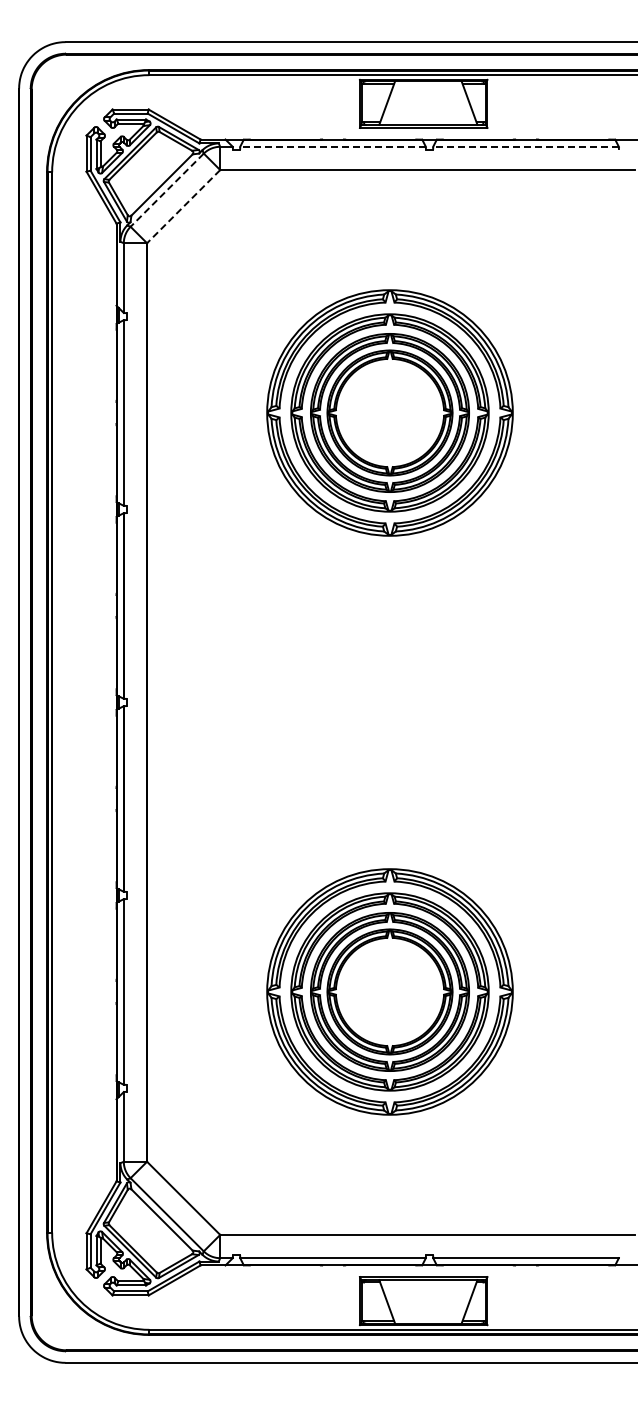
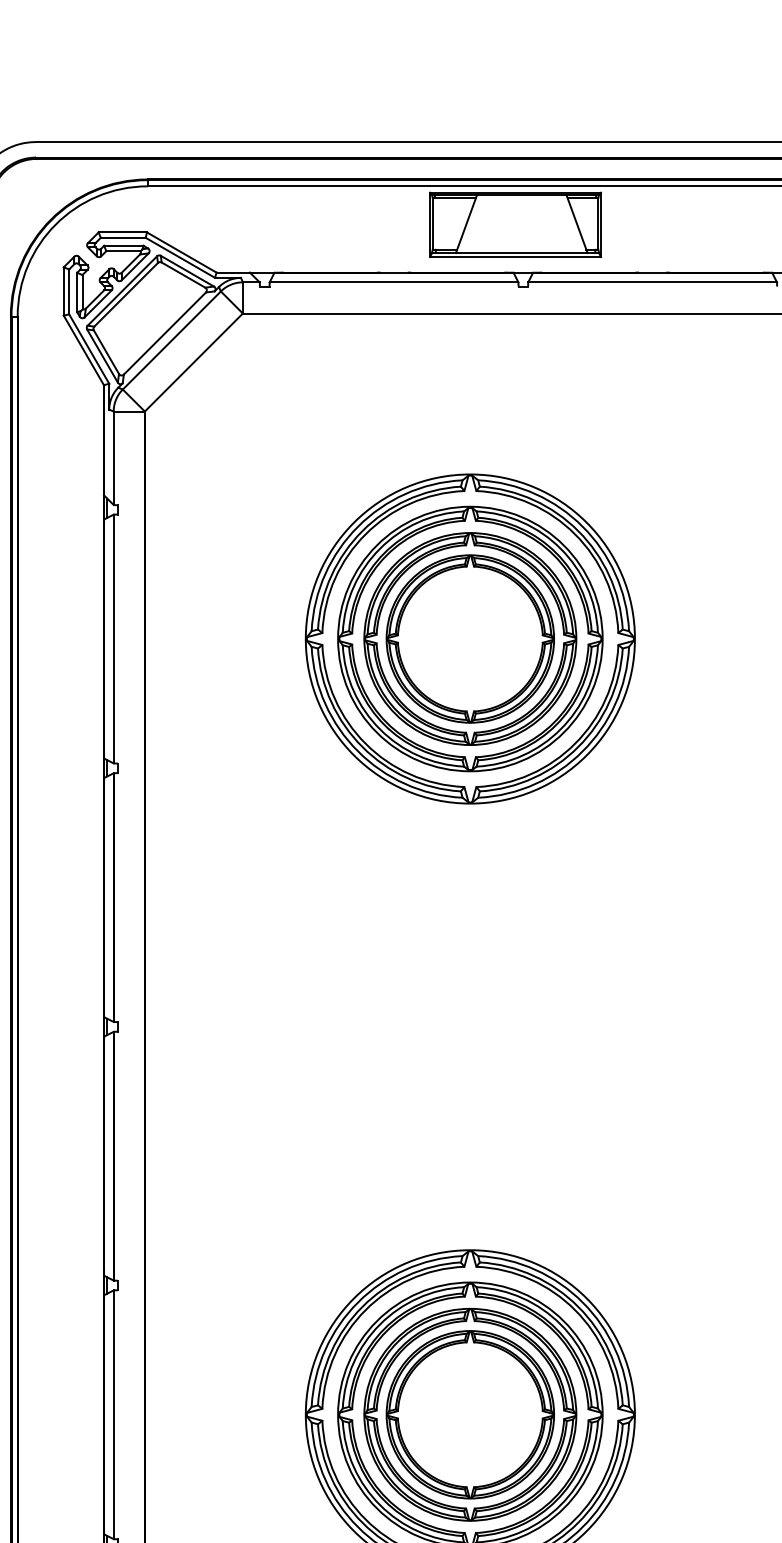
line: (333, 146) -> (394, 281), dashed -> solid
line: (526, 146) -> (653, 281), dashed -> solid
line: (167, 190) -> (172, 340), dashed -> solid
line: (183, 206) -> (193, 362), dashed -> solid

